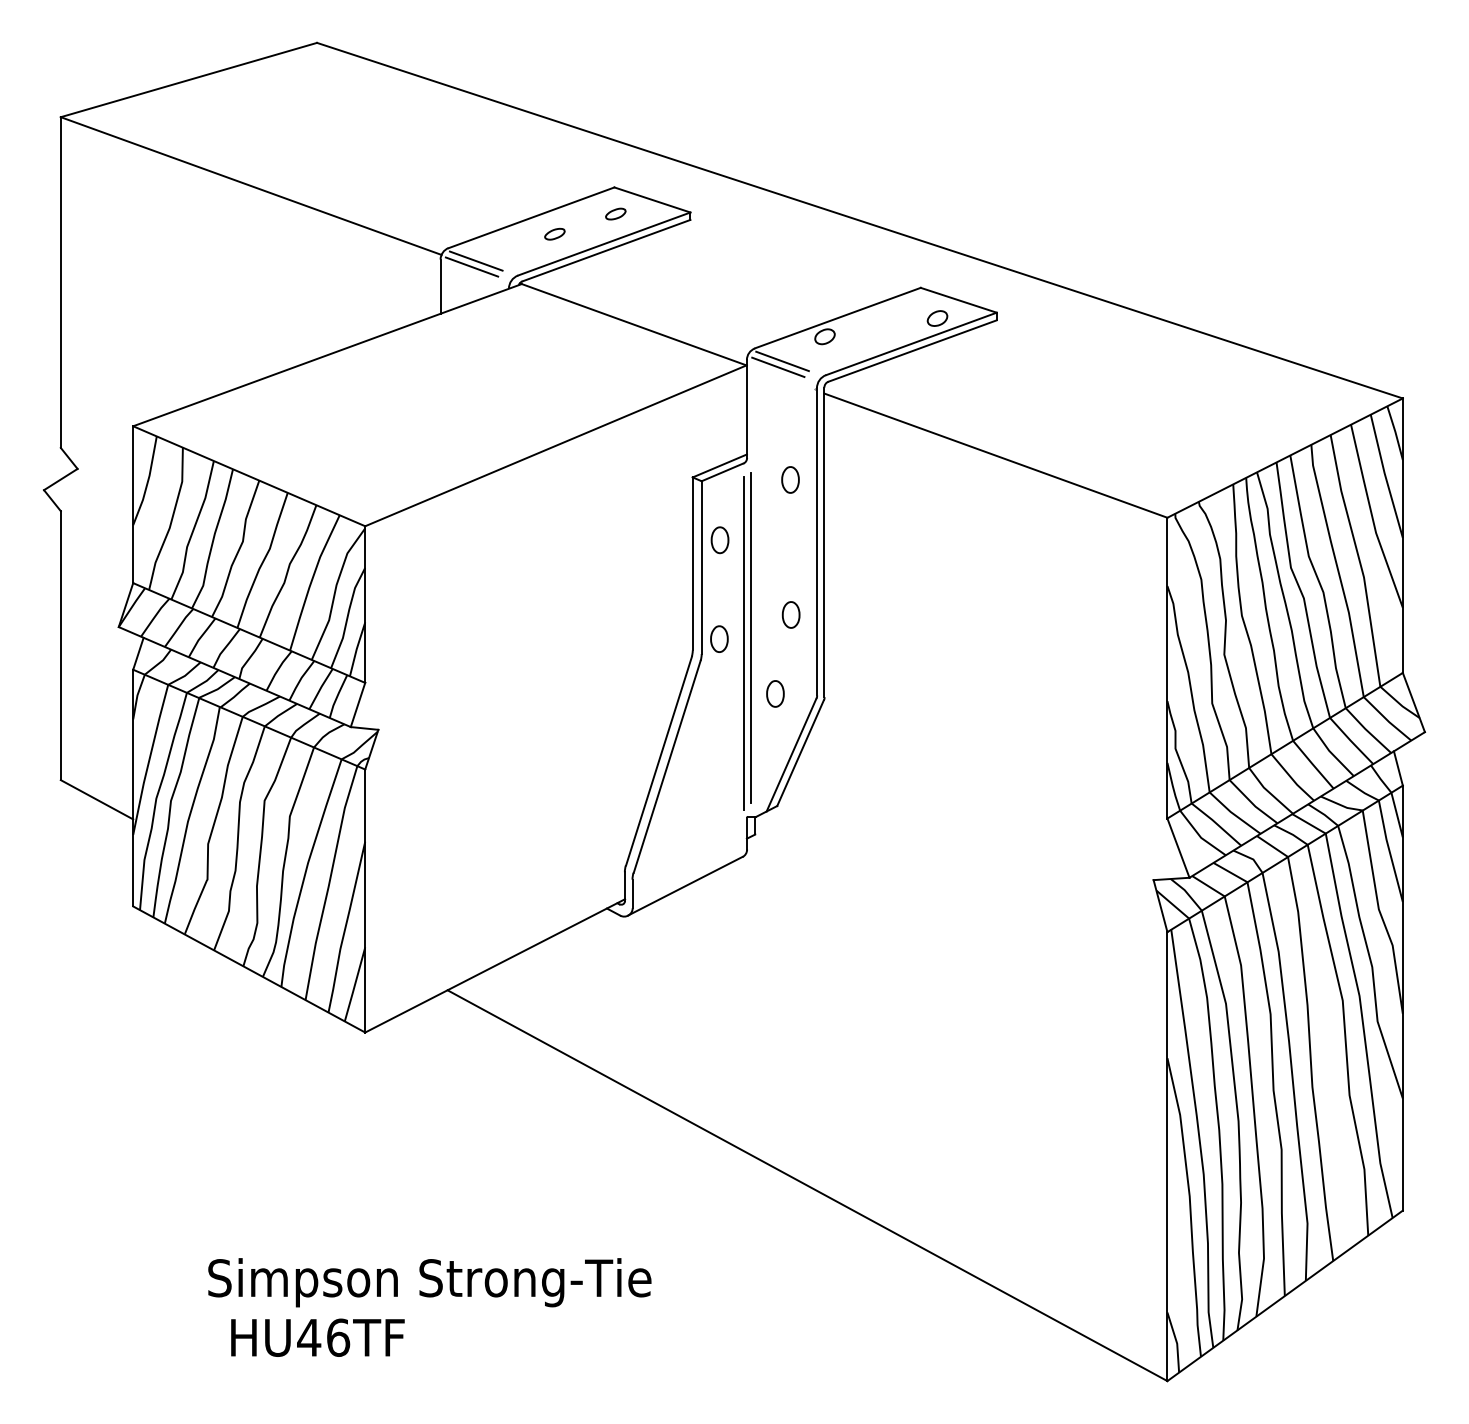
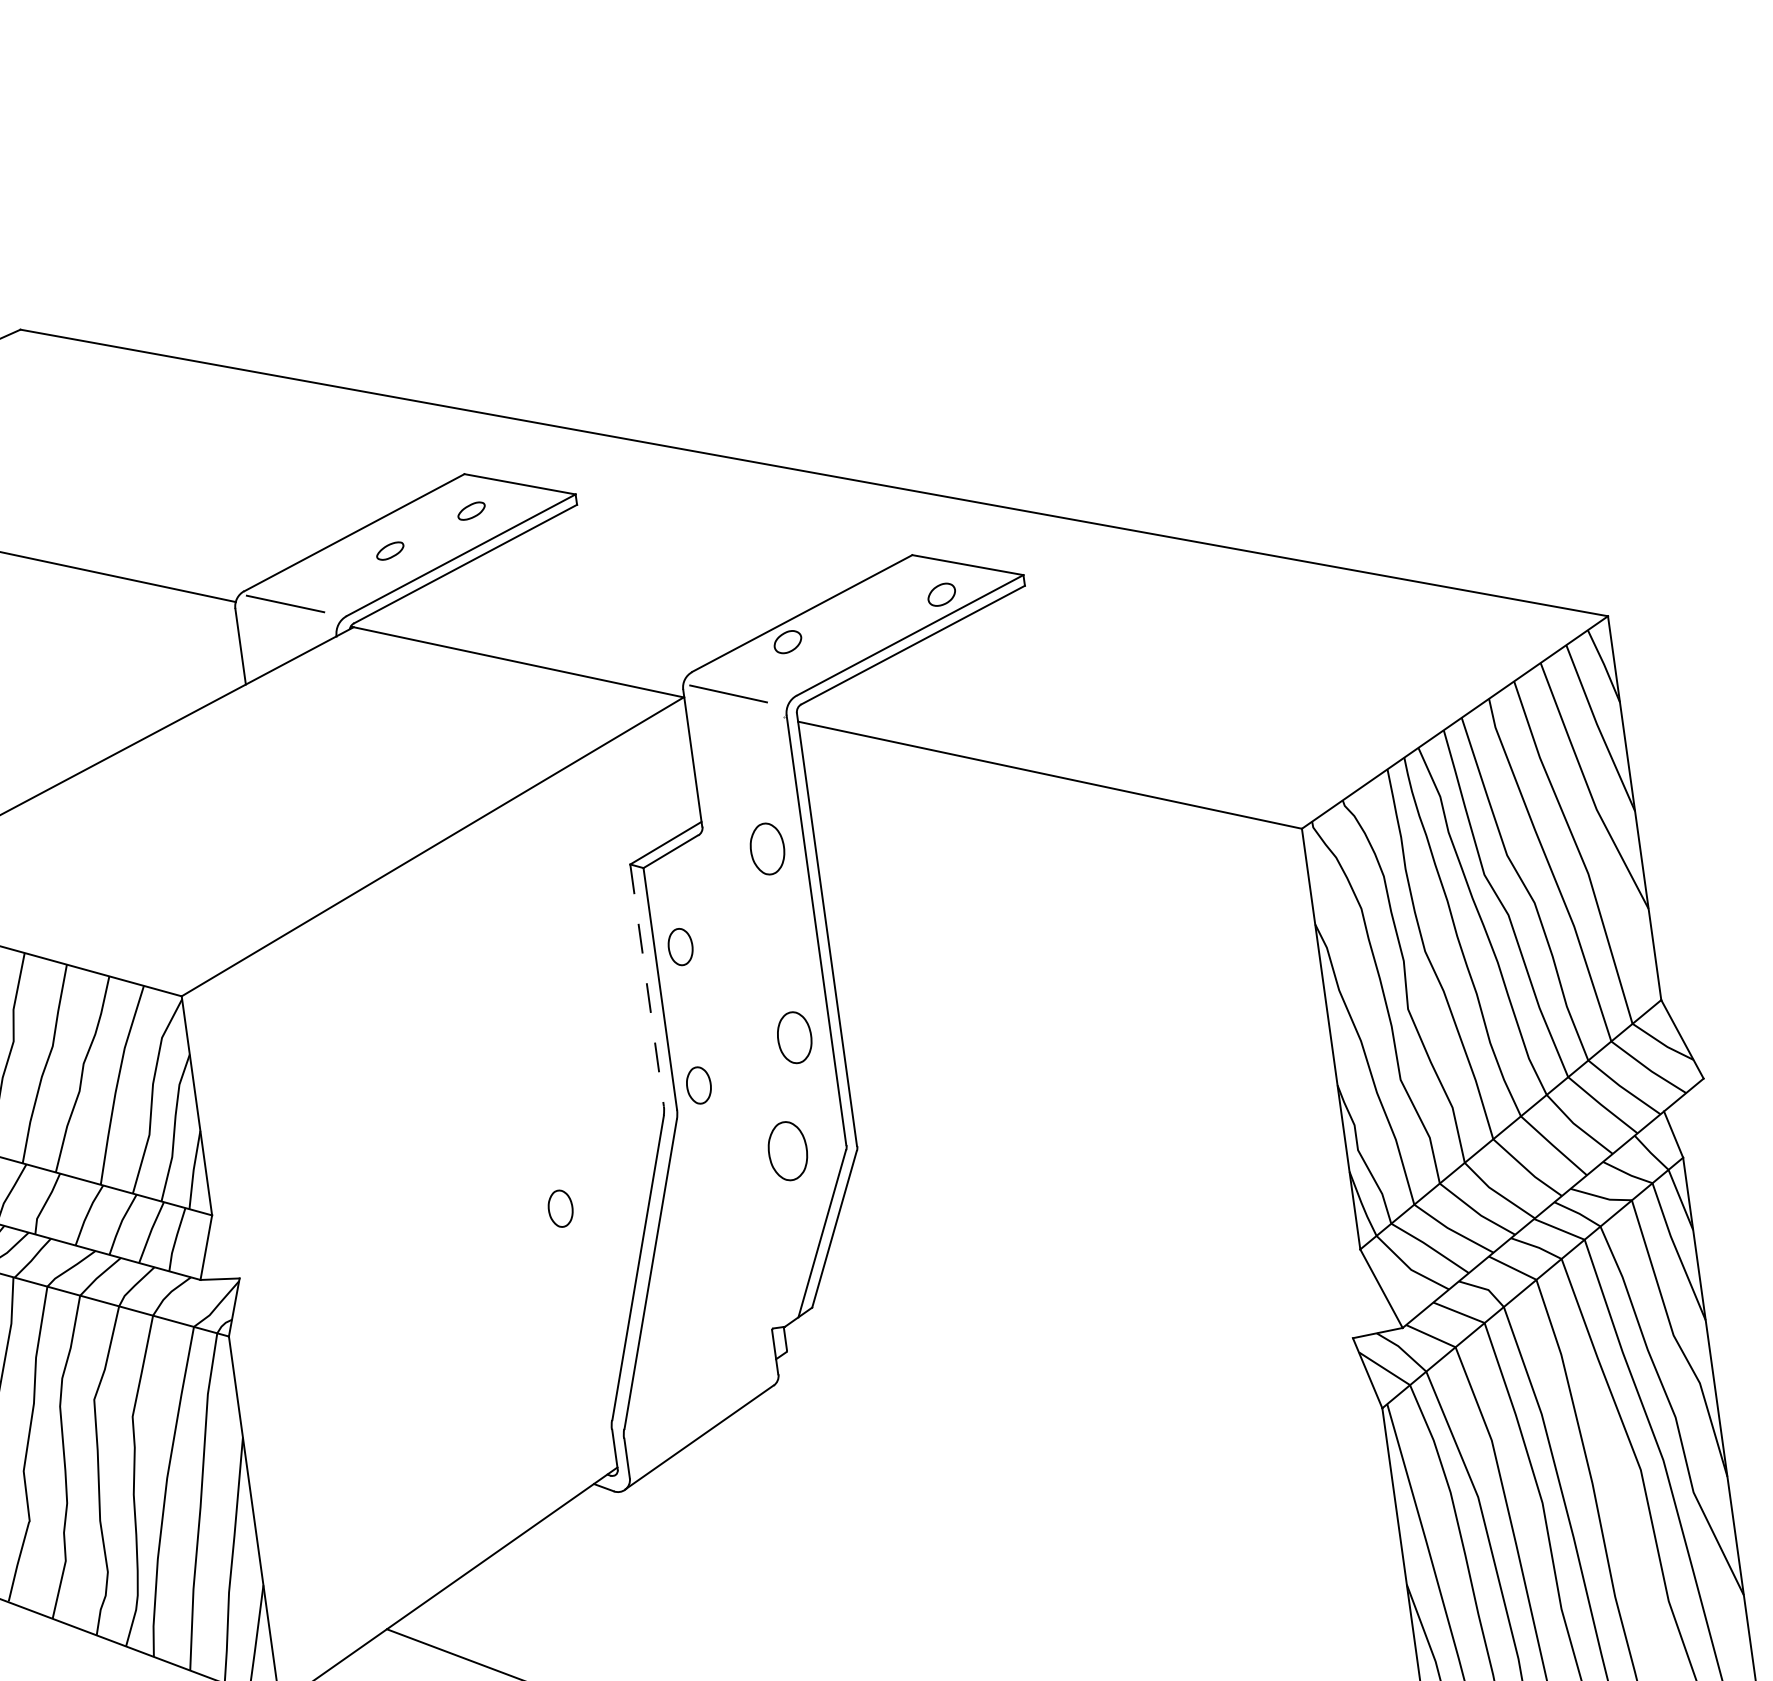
line: (471, 266) -> (279, 612), removed
line: (782, 361) -> (733, 684), removed
part: (790, 479) -> (767, 848), size x1.4
line: (692, 563) -> (646, 984), solid -> dashed
part: (790, 614) -> (793, 1037), size x1.4
line: (750, 638) -> (742, 1078), removed
line: (743, 642) -> (733, 1085), removed
part: (775, 693) -> (787, 1150), size x1.6
part: (610, 711) -> (560, 1207), added

